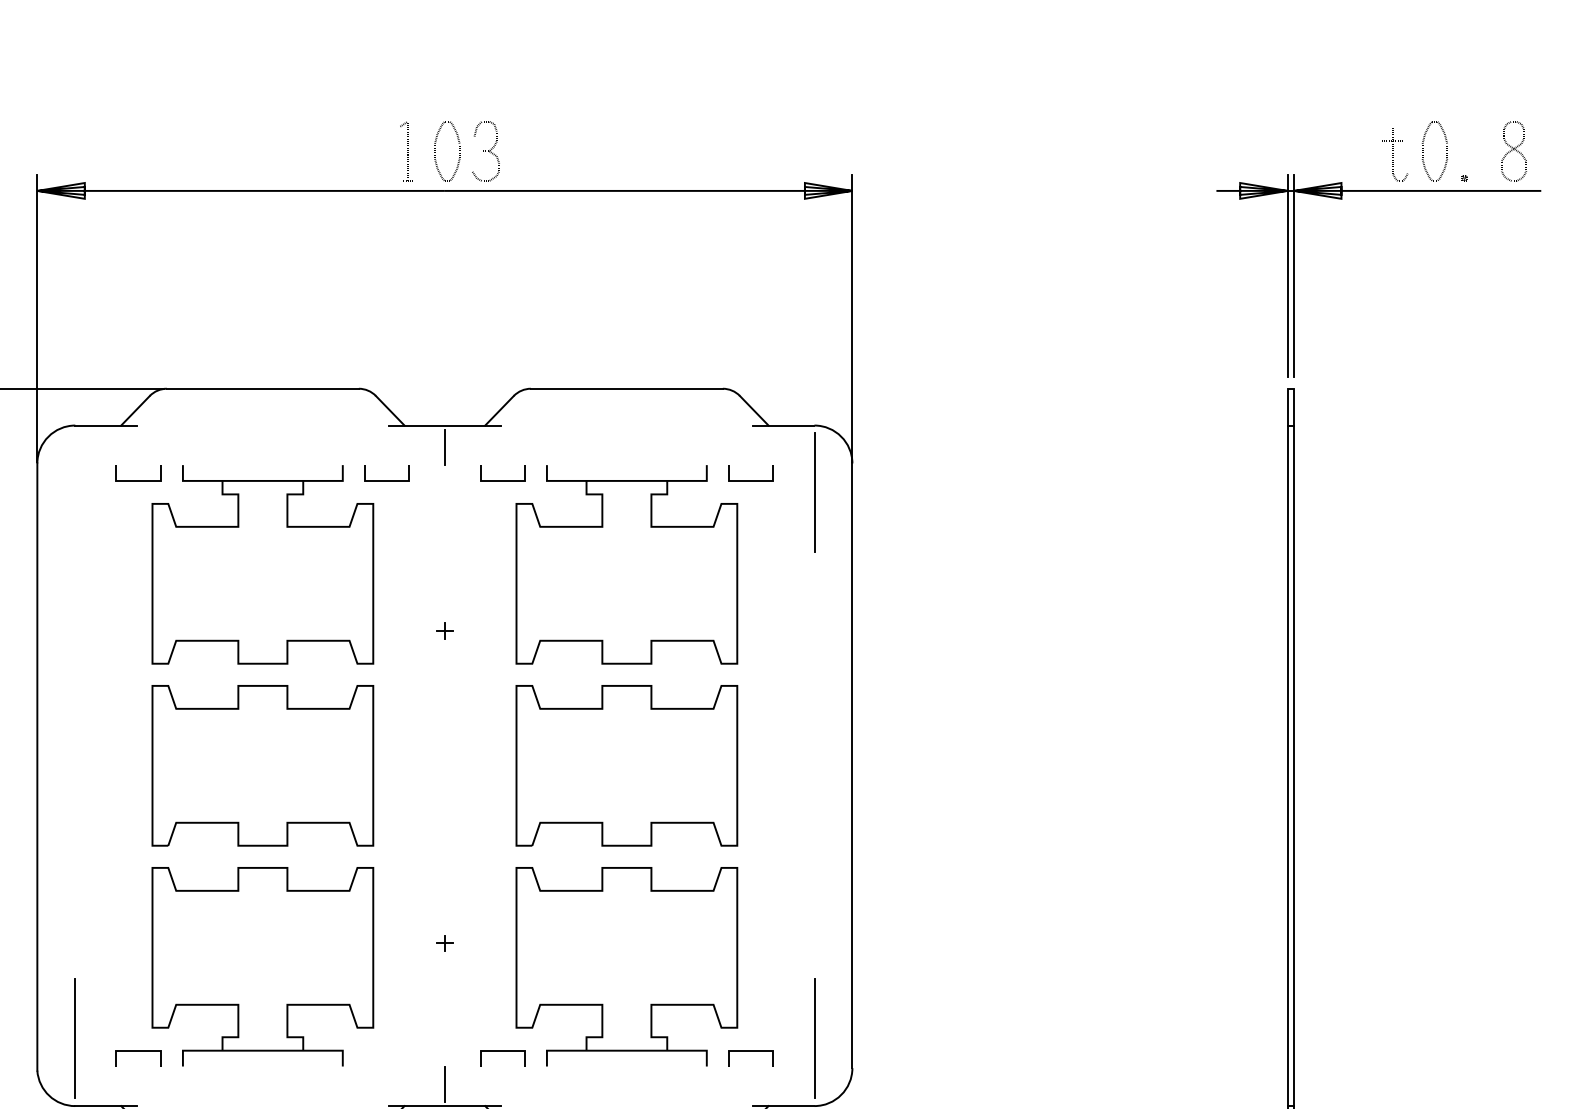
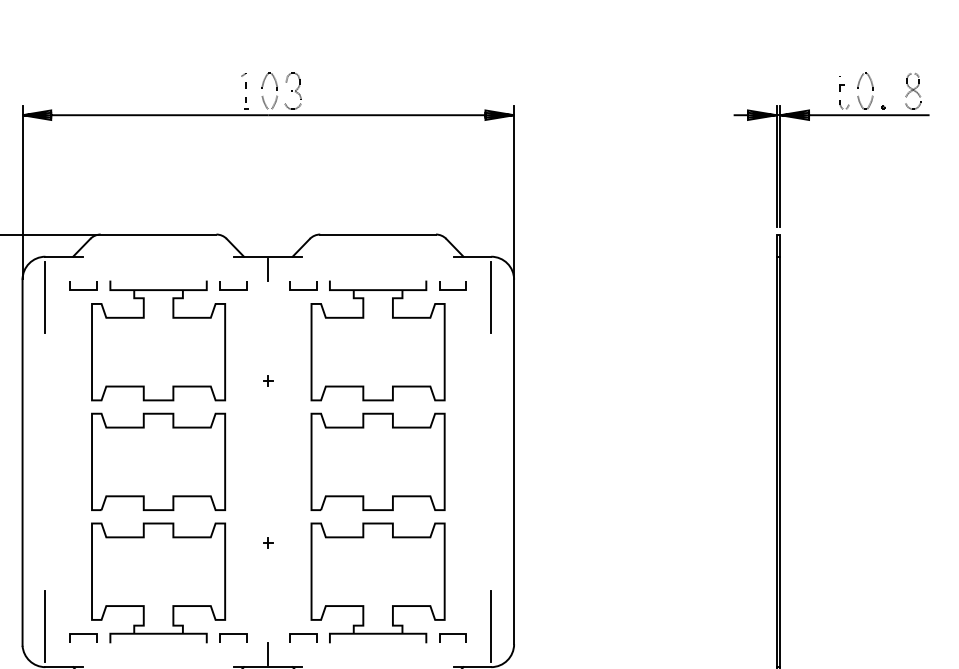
line: (75, 493) -> (45, 297), added
part: (445, 942) -> (268, 542), moved
line: (387, 1051) -> (233, 634), added

